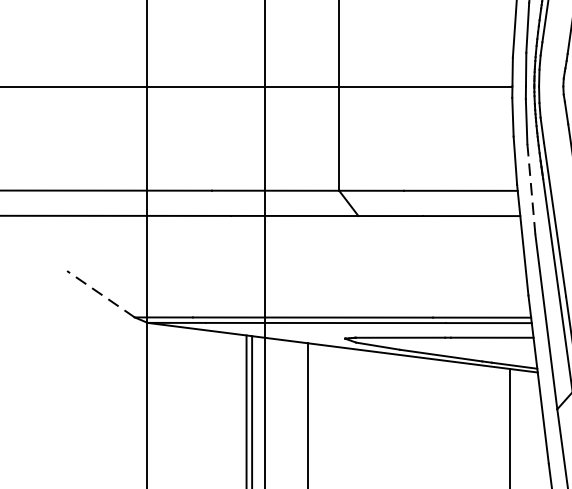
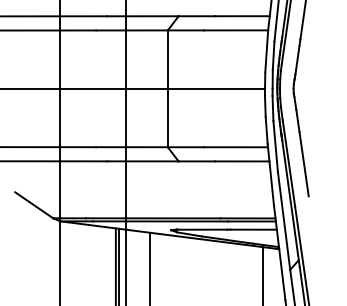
line: (531, 189) -> (275, 146), dashed -> solid
line: (99, 294) -> (33, 205), dashed -> solid

